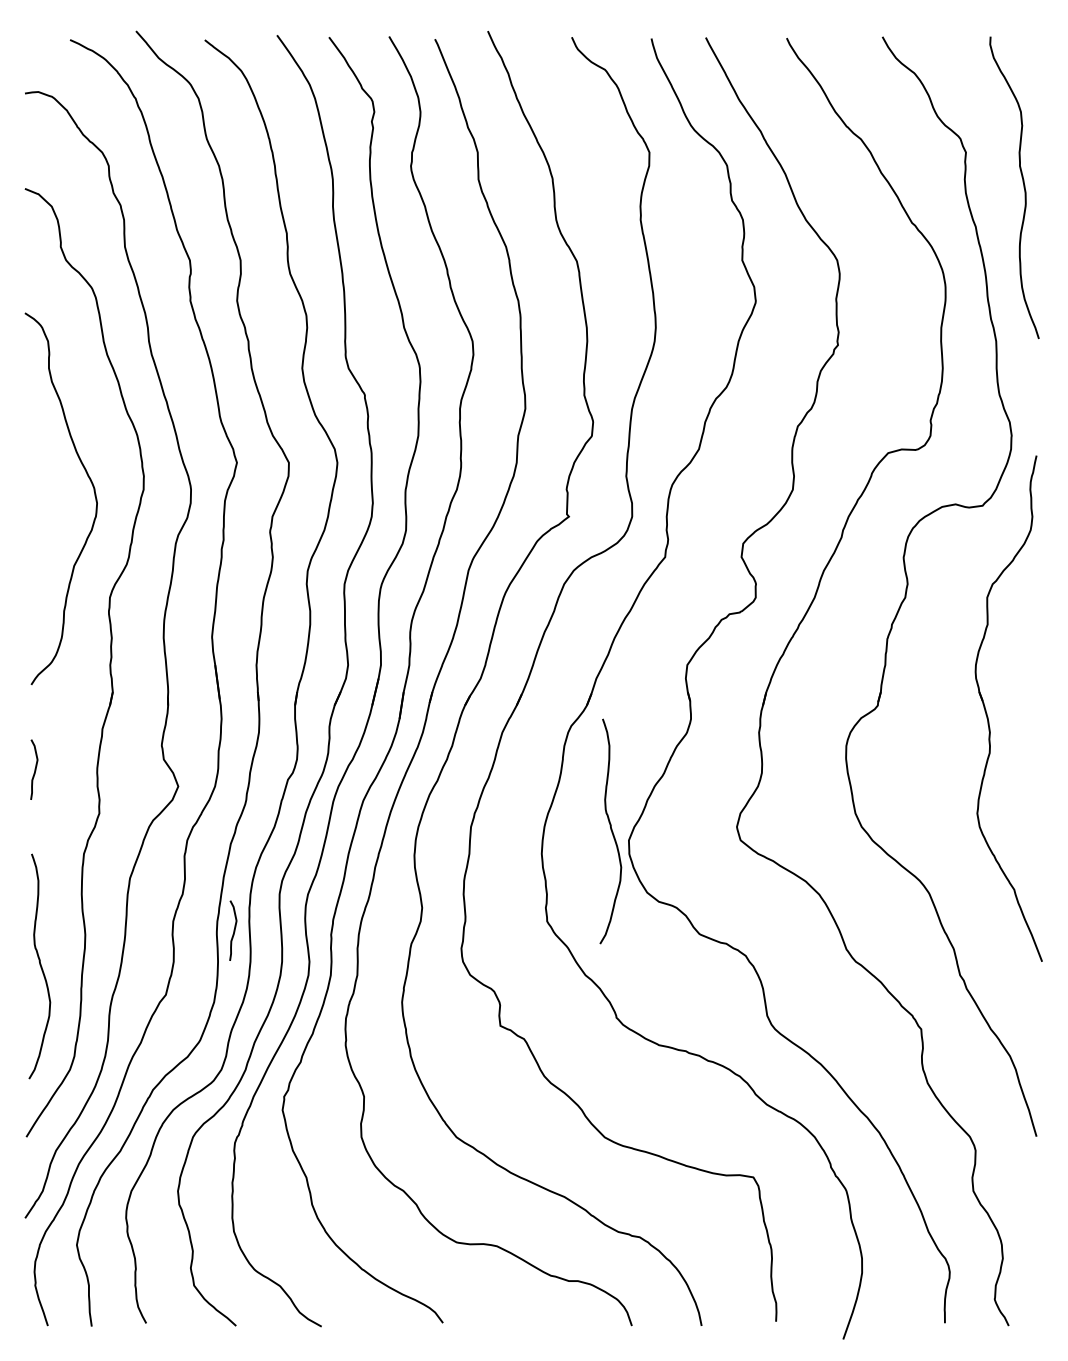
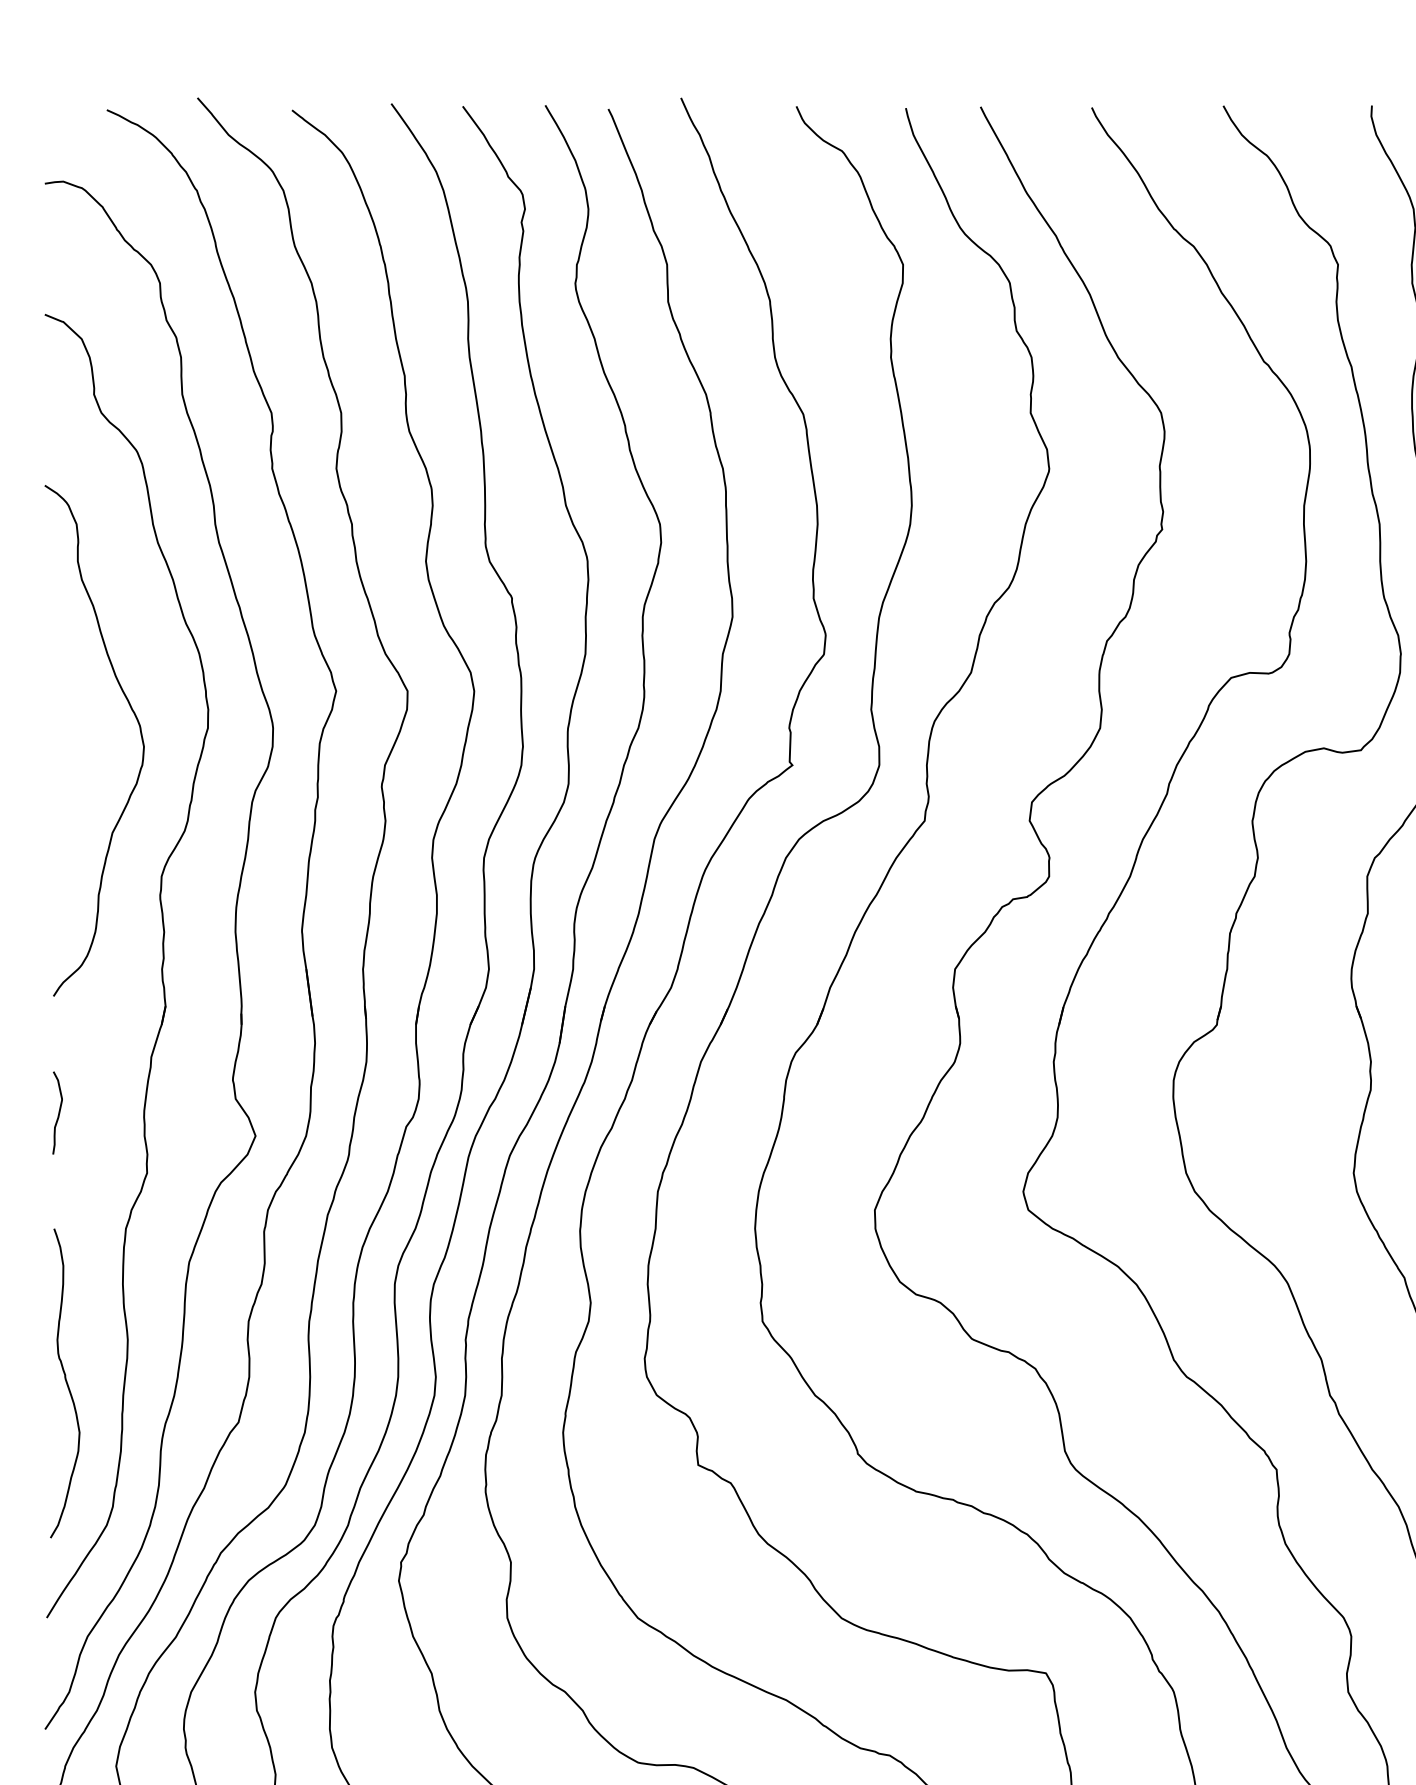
curve: (610, 830) -> (849, 1196), removed
curve: (233, 930) -> (331, 1333), removed

